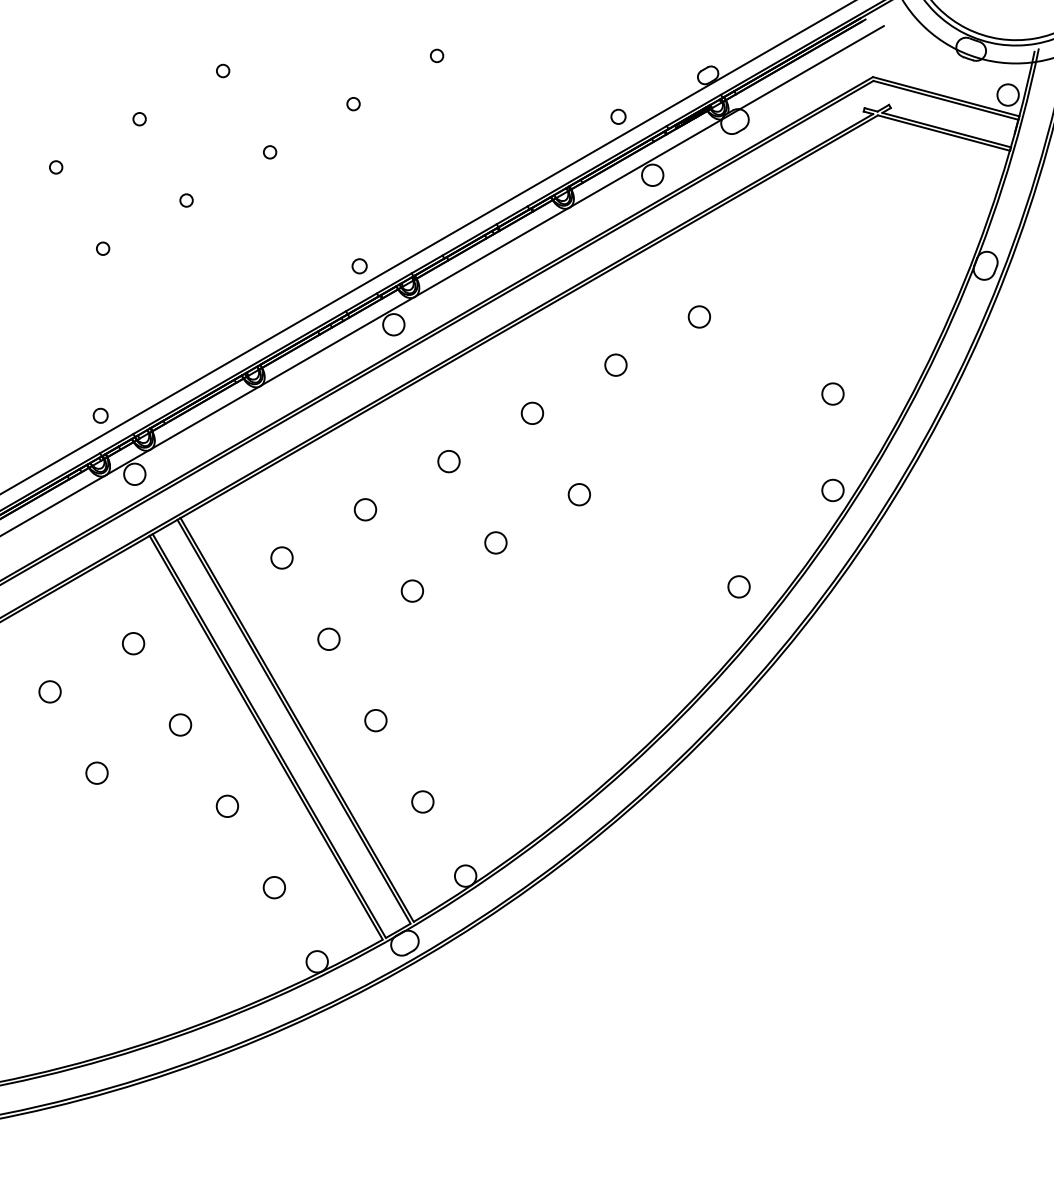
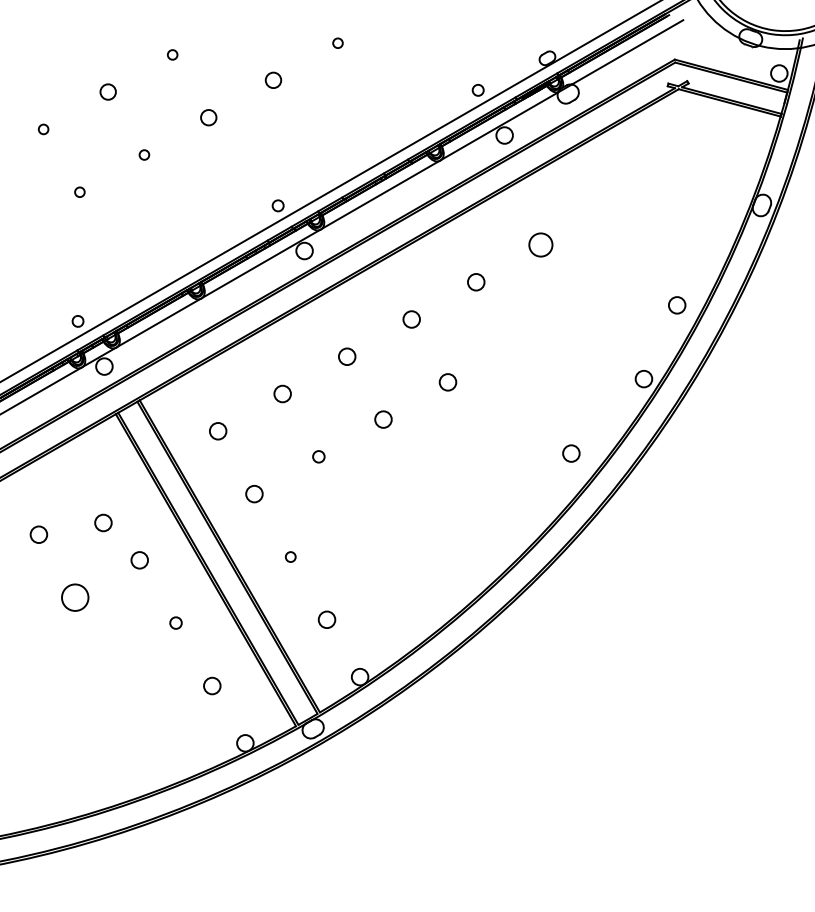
circle: (353, 104) -> (273, 80), size x1.6
circle: (139, 119) -> (108, 92), size x1.6
circle: (270, 152) -> (209, 117), size x1.6
circle: (698, 316) -> (540, 244), size x1.4
circle: (832, 393) -> (676, 304), moved
circle: (411, 590) -> (318, 456), size x0.7
circle: (133, 643) -> (103, 522), moved
circle: (375, 720) -> (290, 556), size x0.6
circle: (96, 772) -> (74, 597), size x1.6
circle: (227, 805) -> (176, 622), size x0.7

